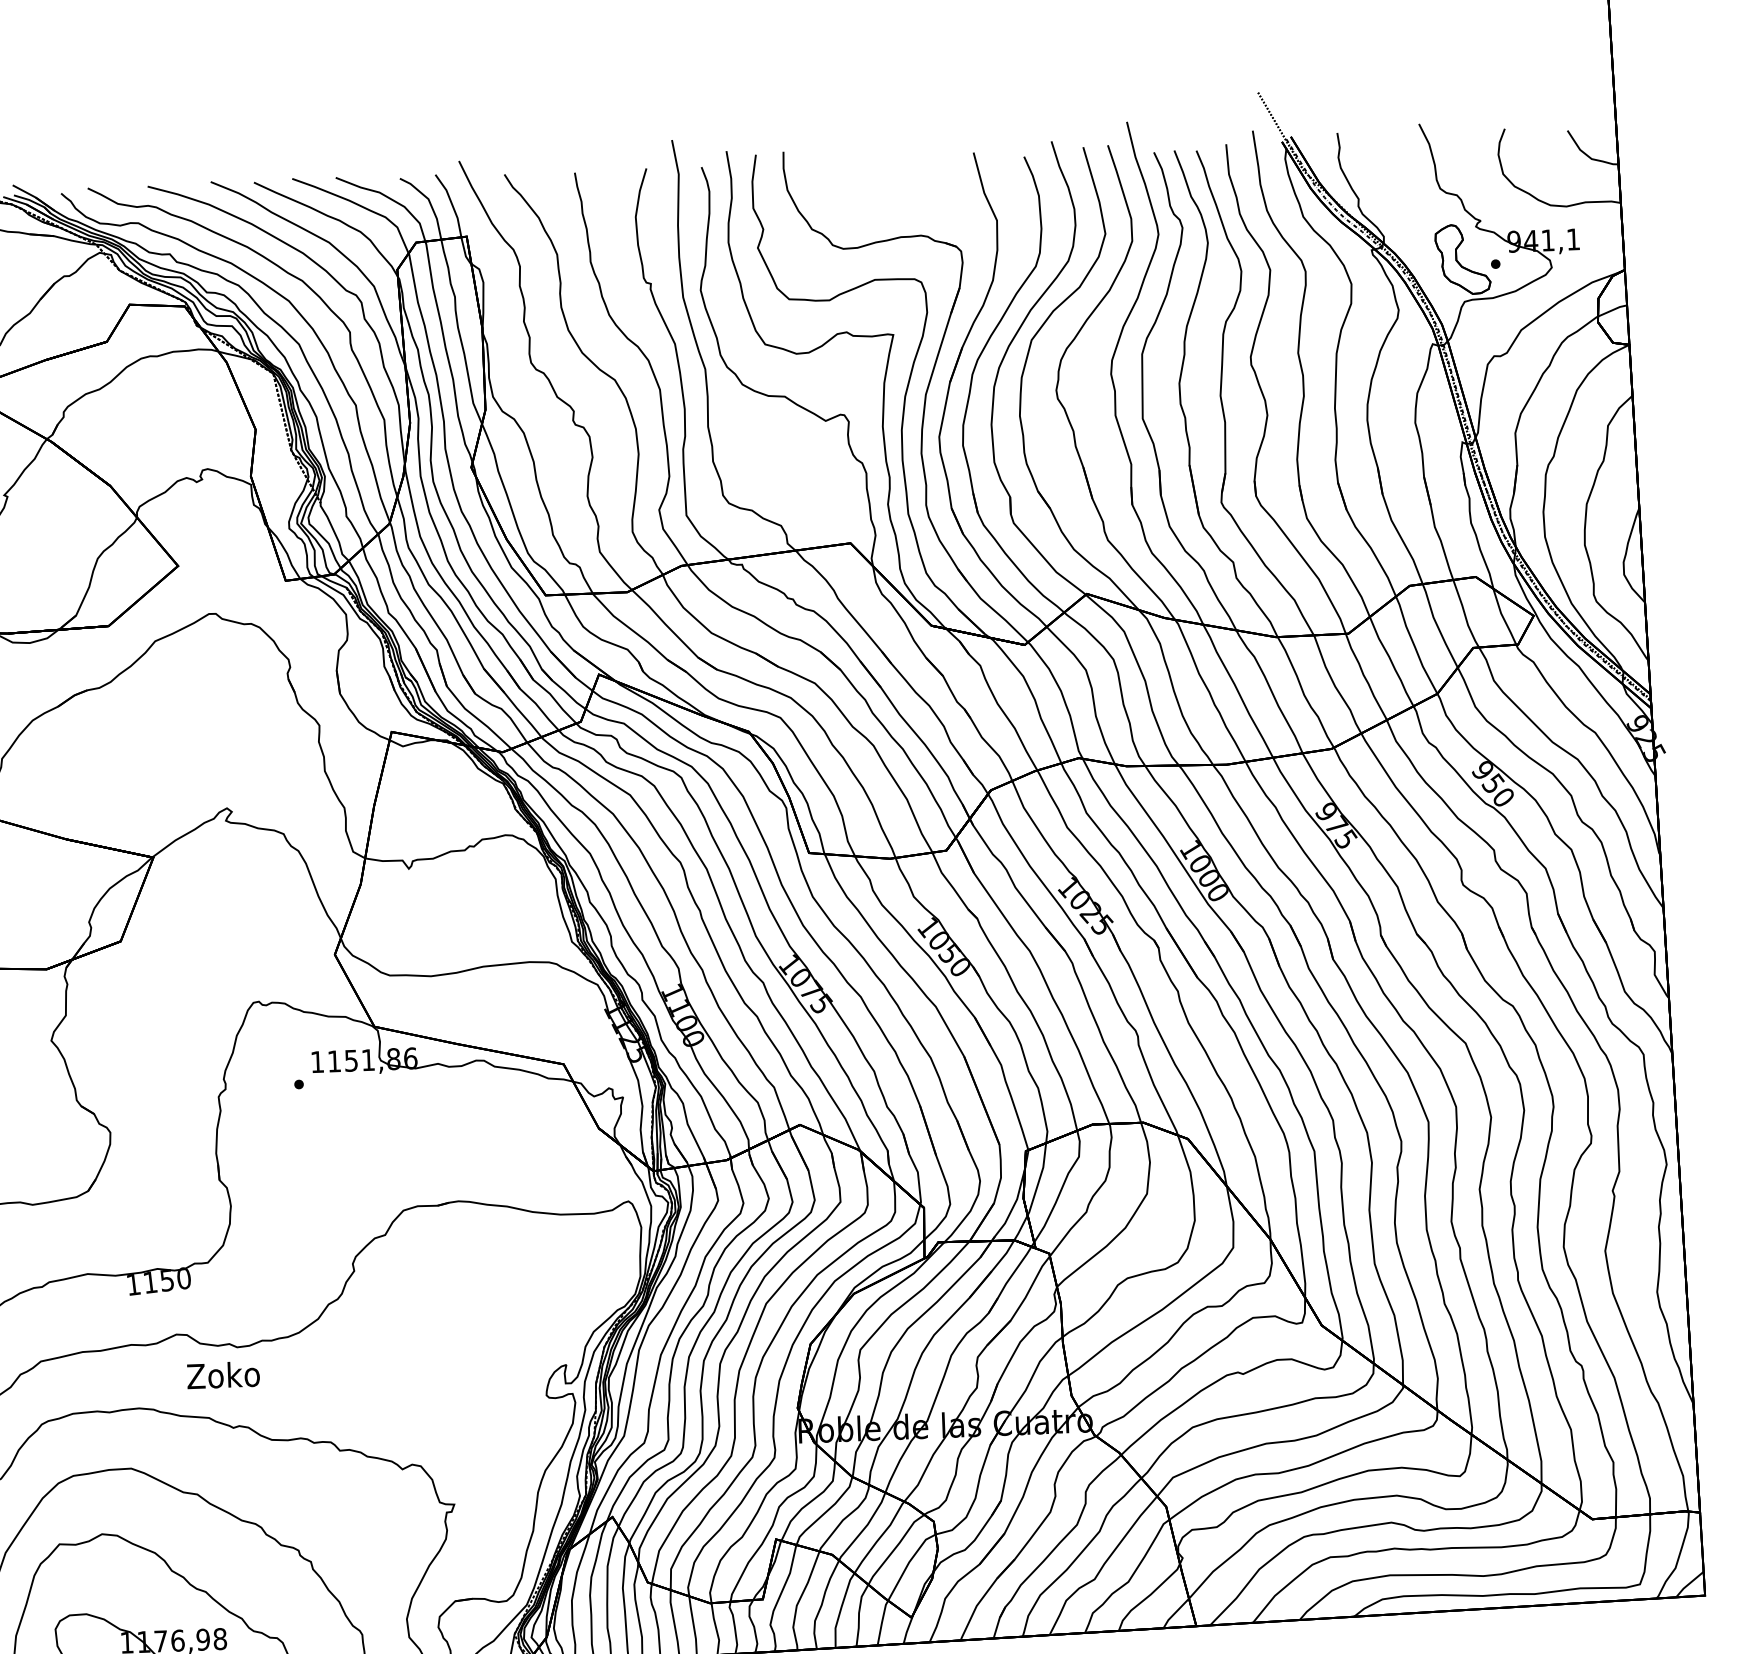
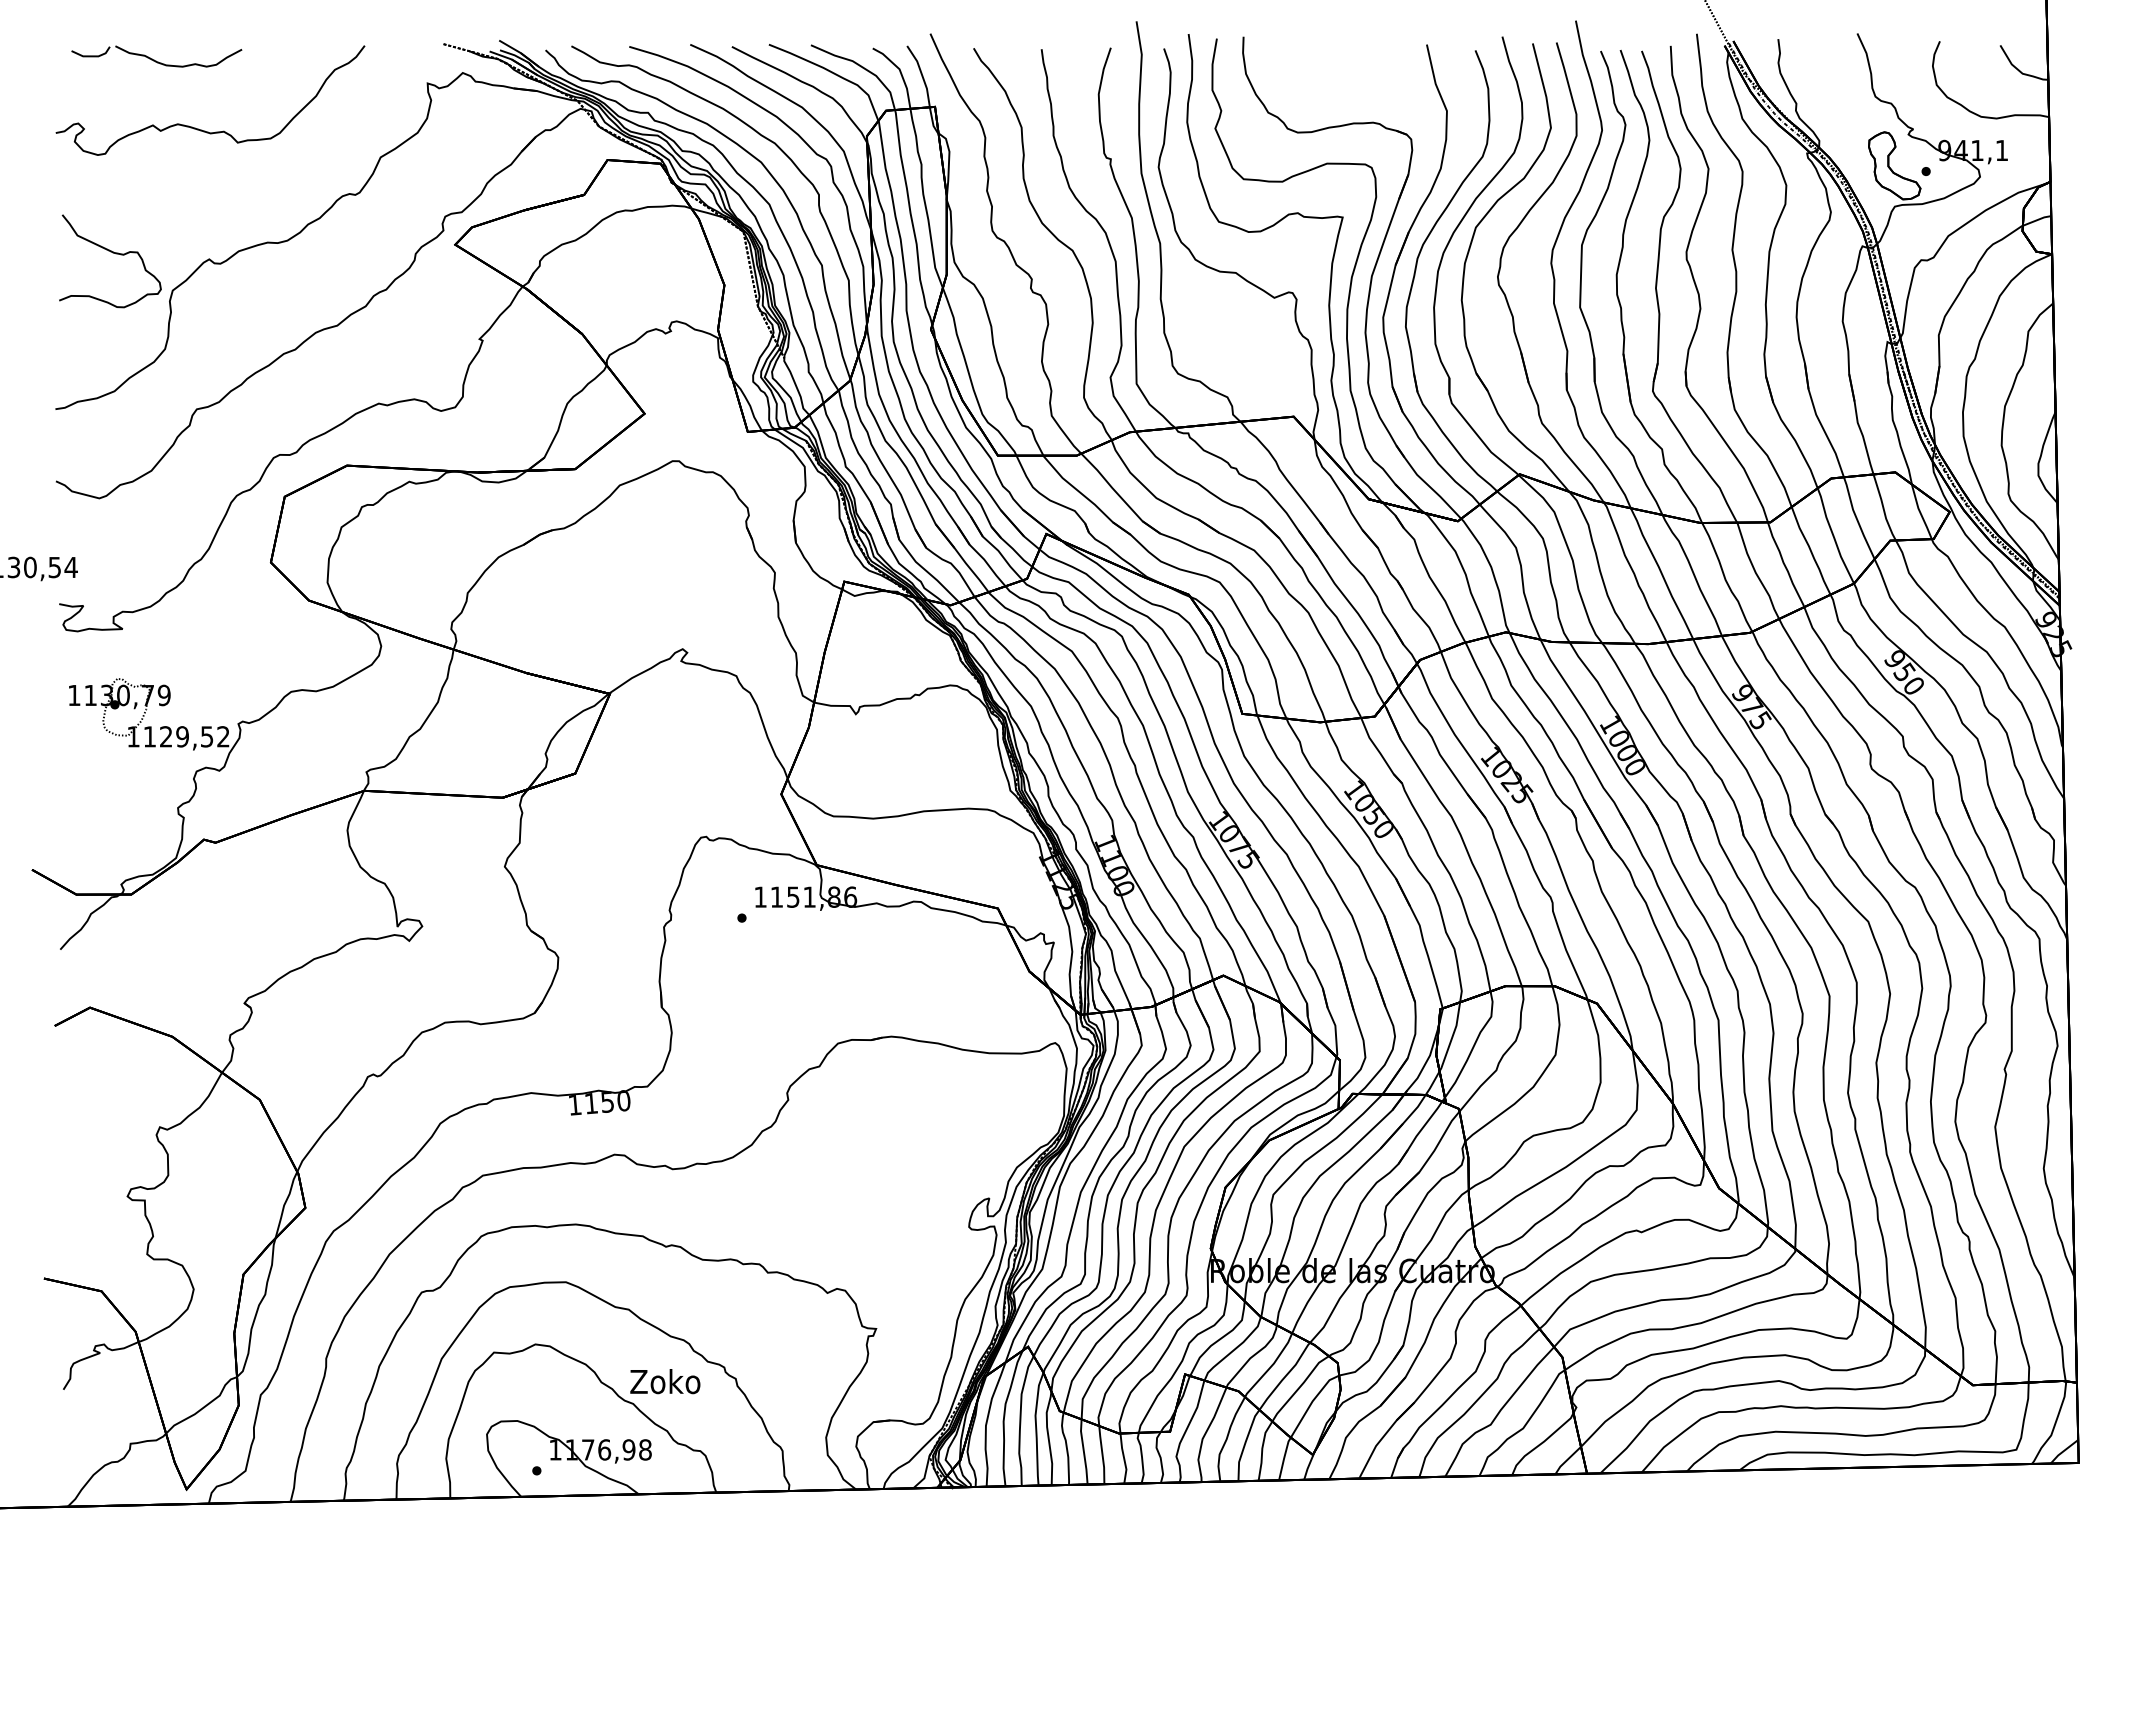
text: (223, 1375) -> (665, 1381), moved

